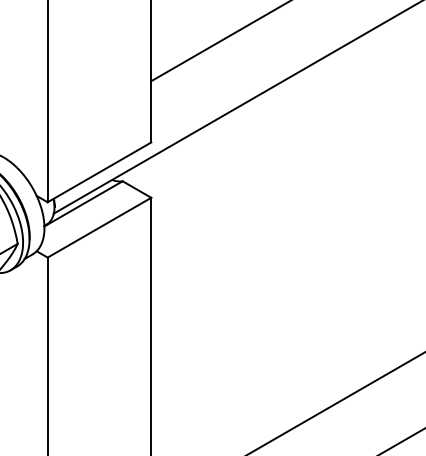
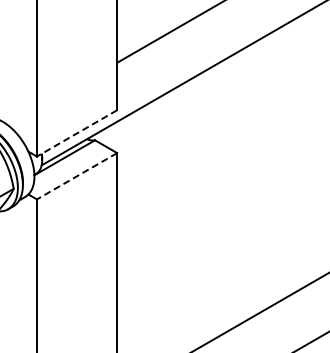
line: (98, 172) -> (76, 133), solid -> dashed
line: (98, 228) -> (76, 176), solid -> dashed

